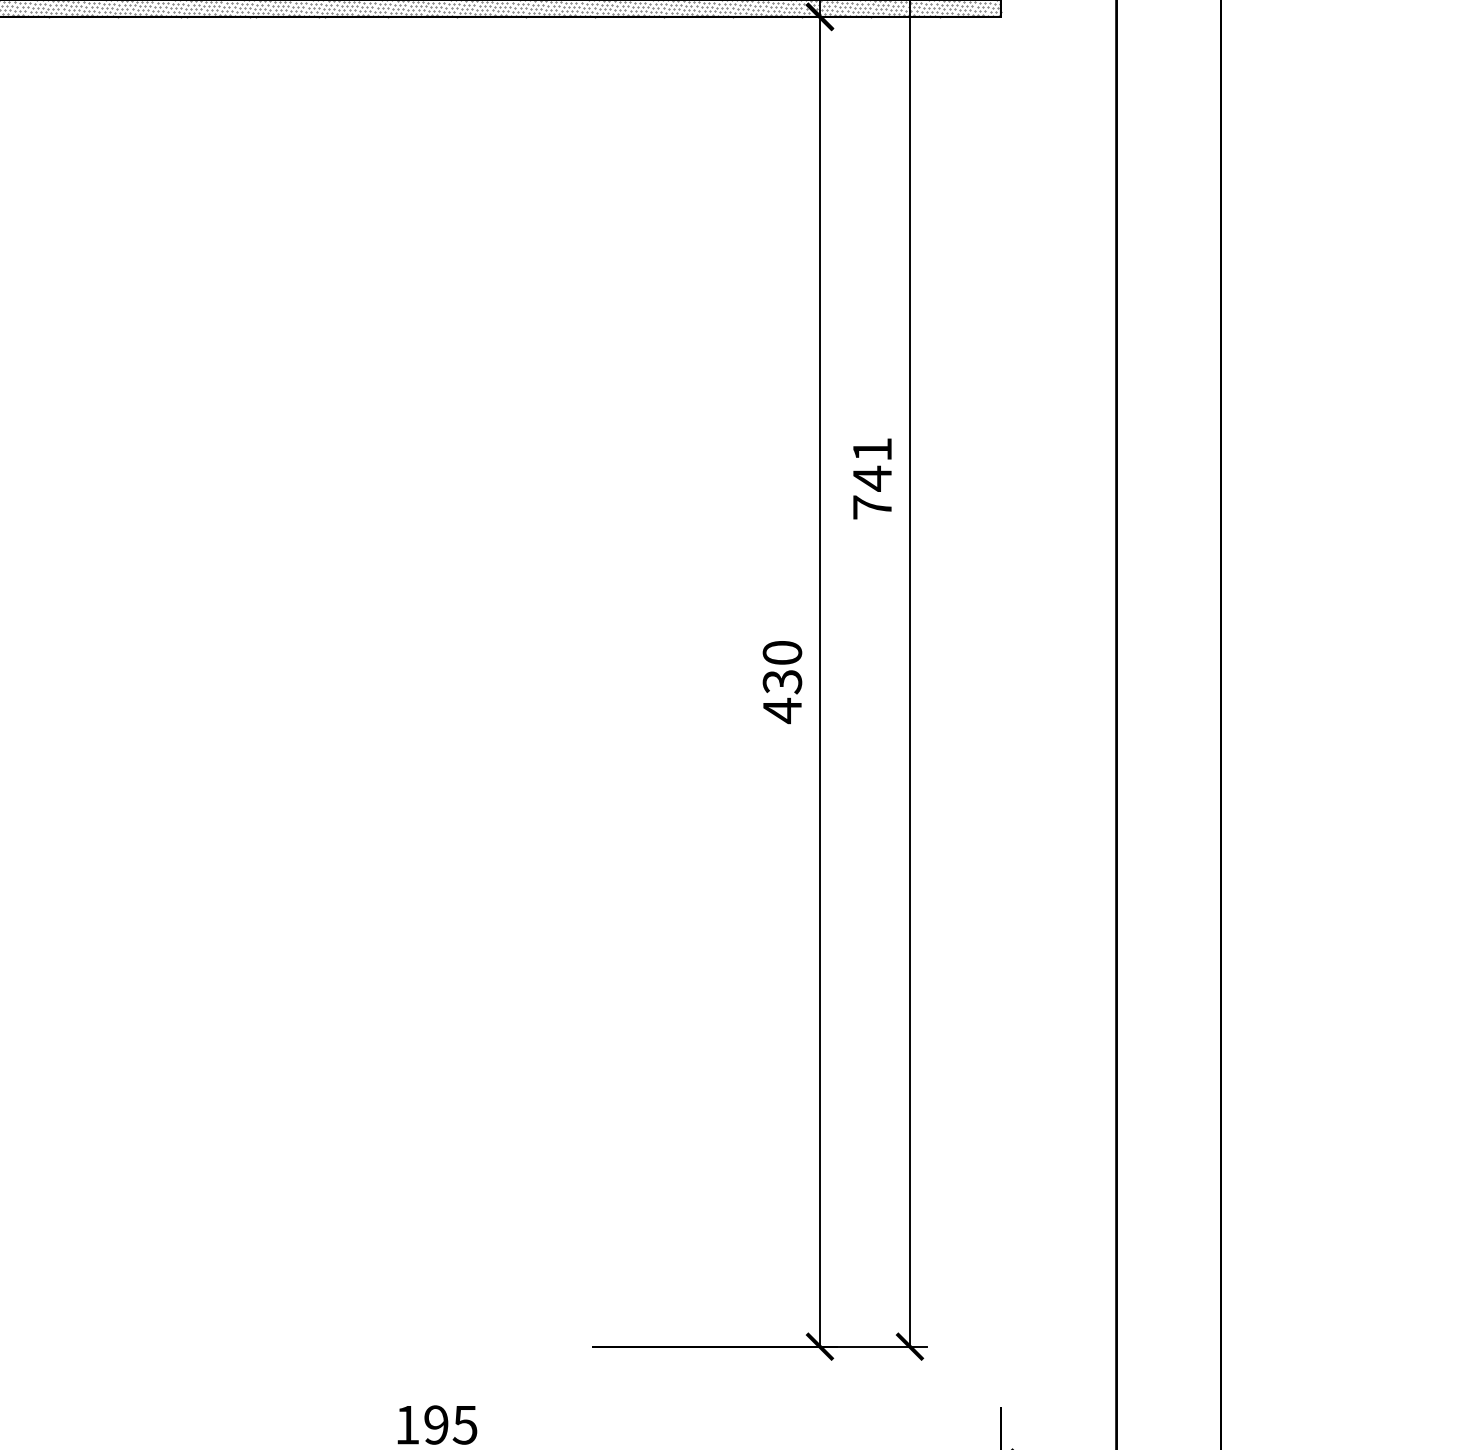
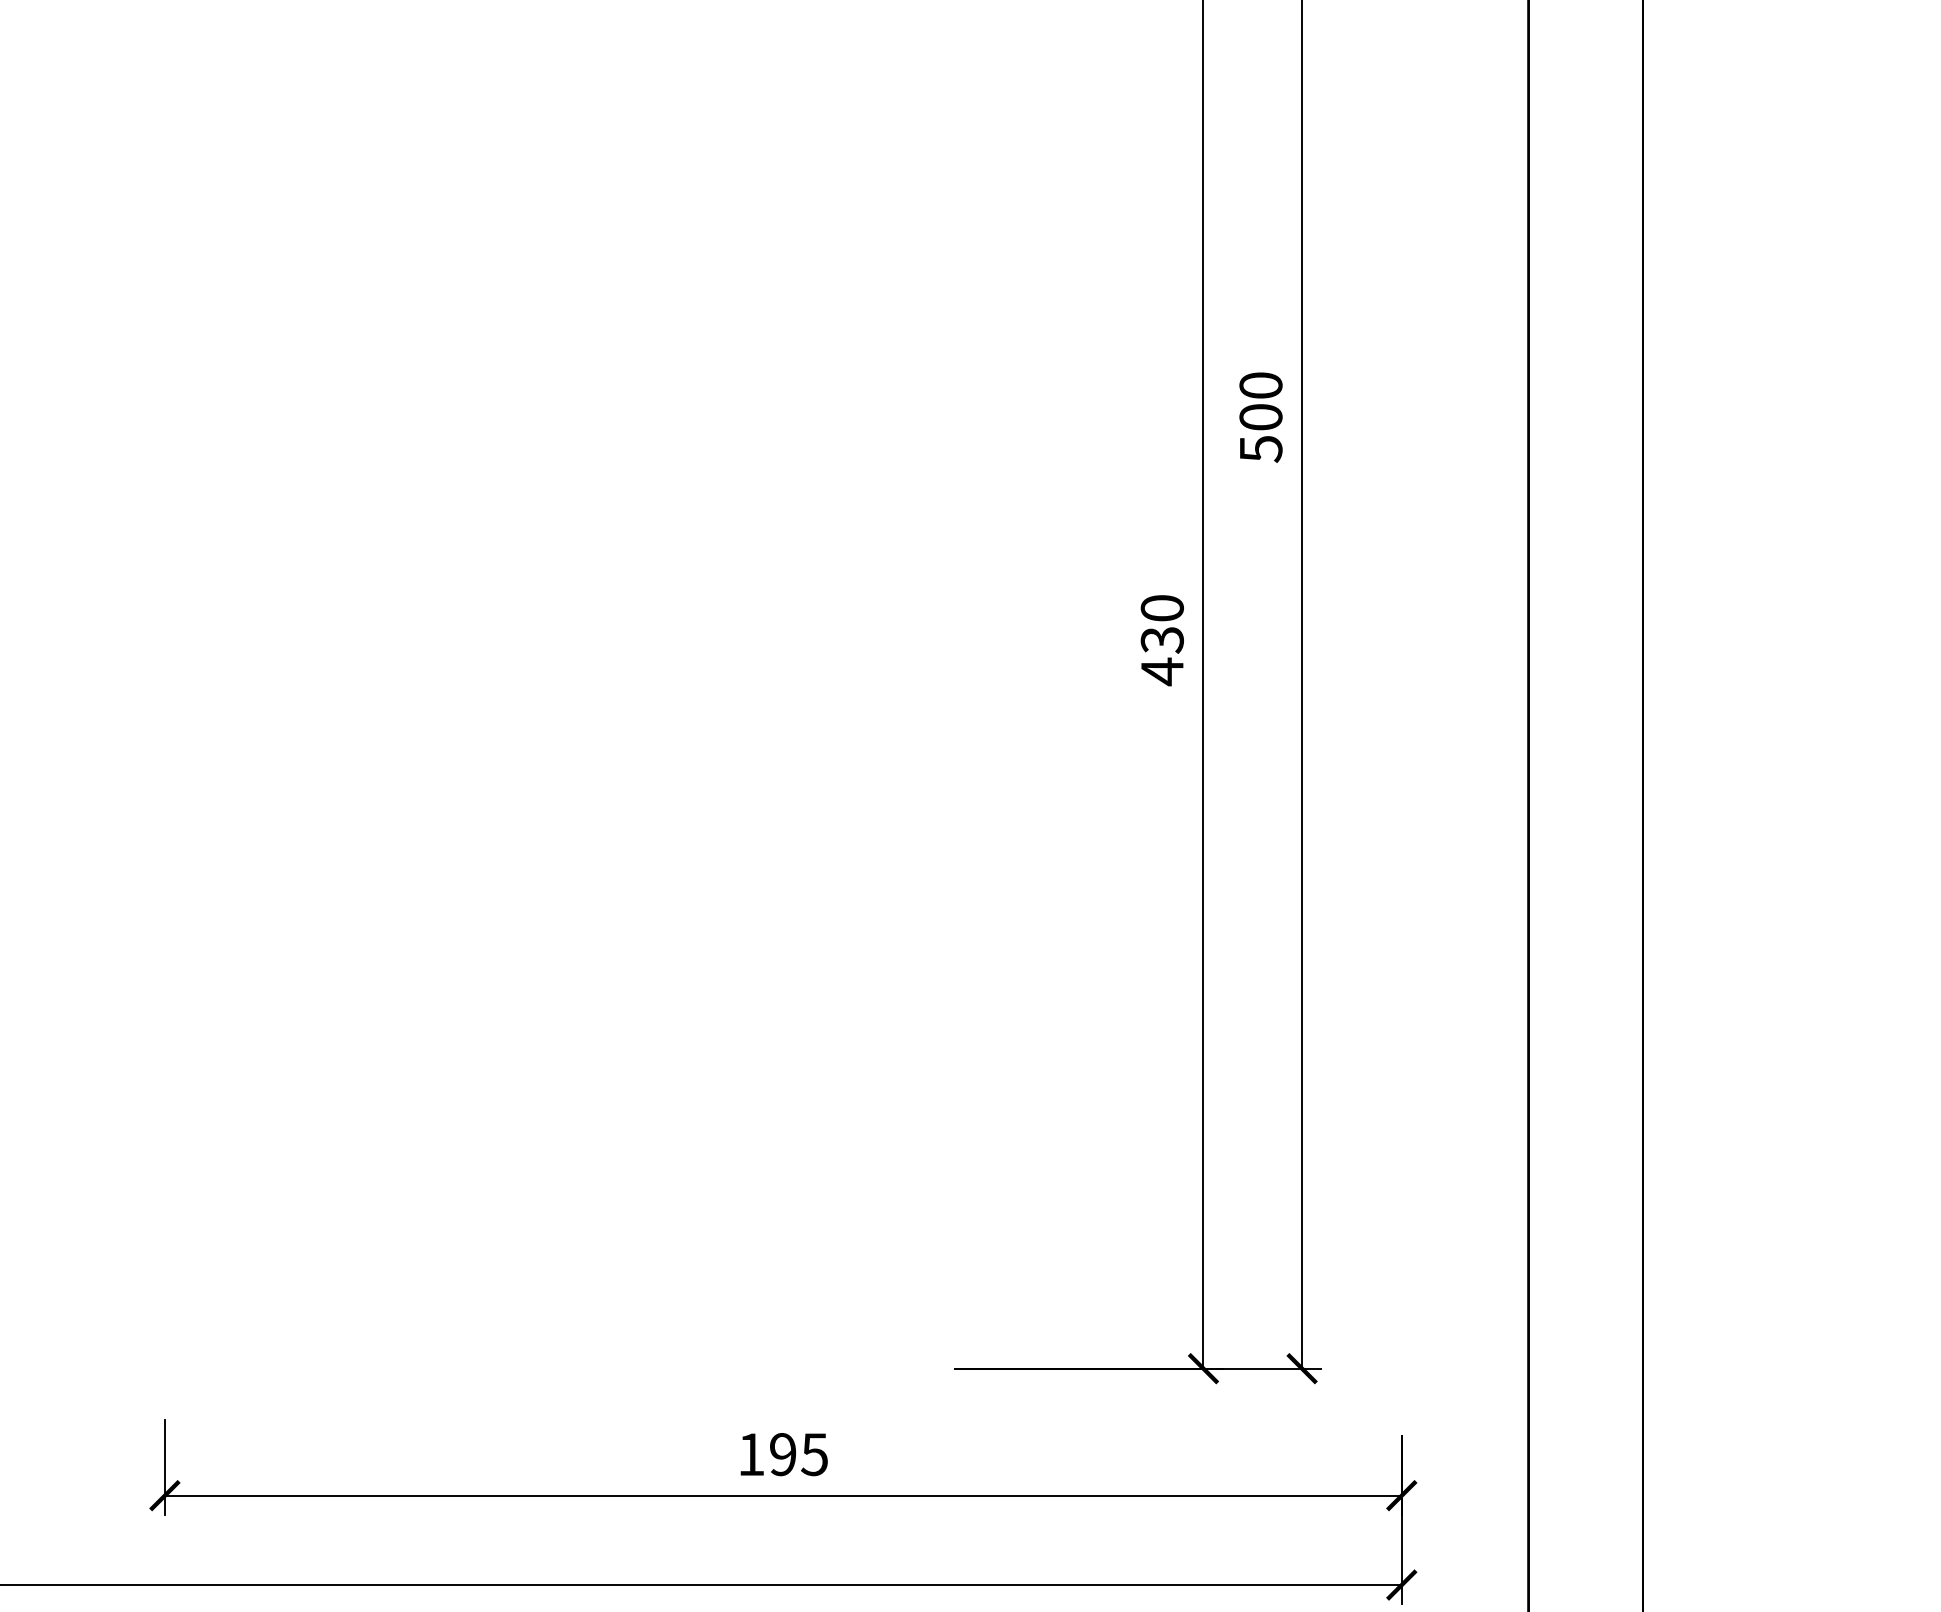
text: (871, 478) -> (1260, 417), 741 -> 500

